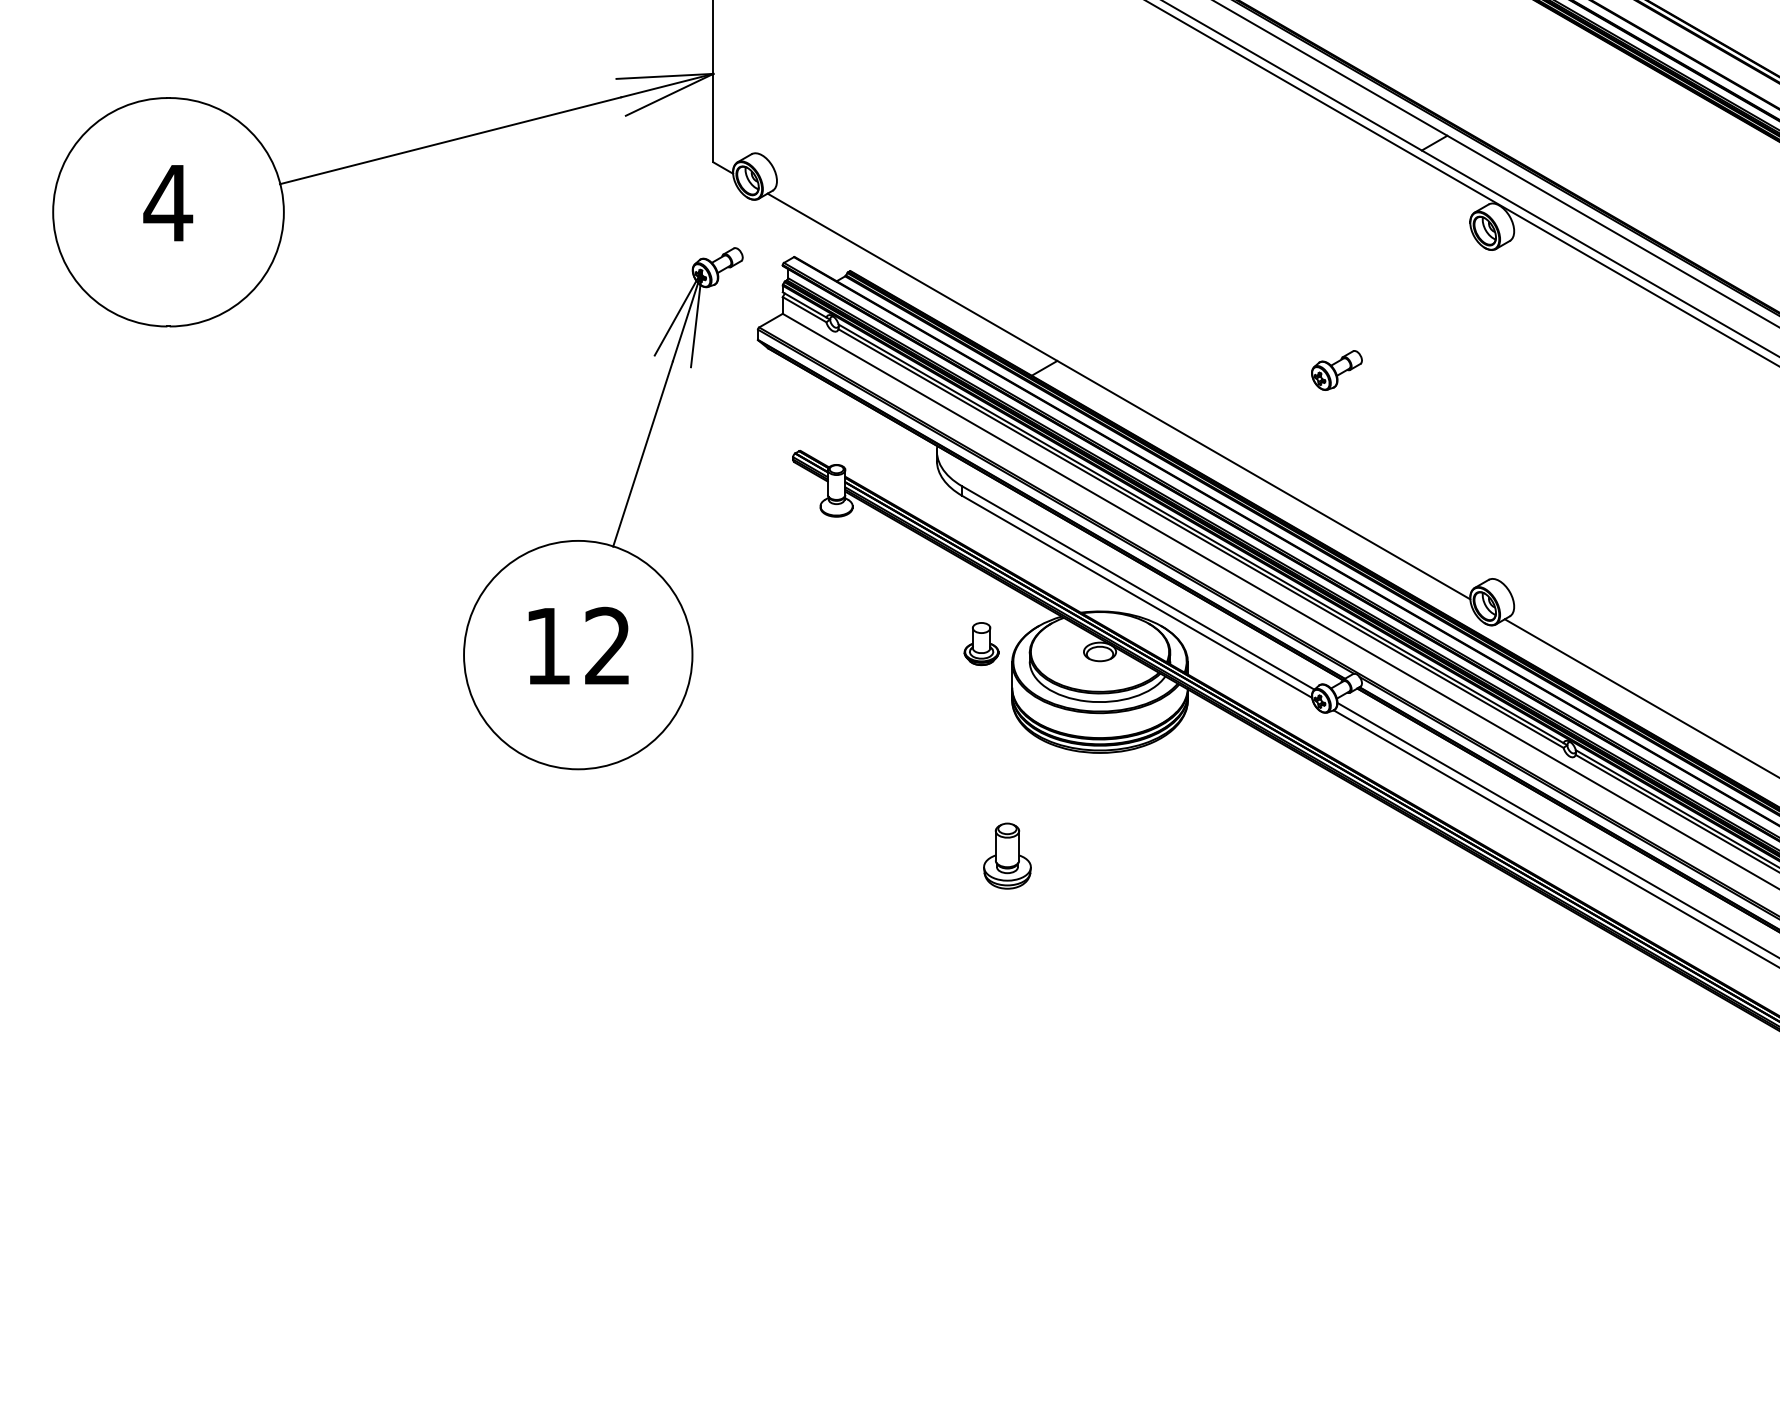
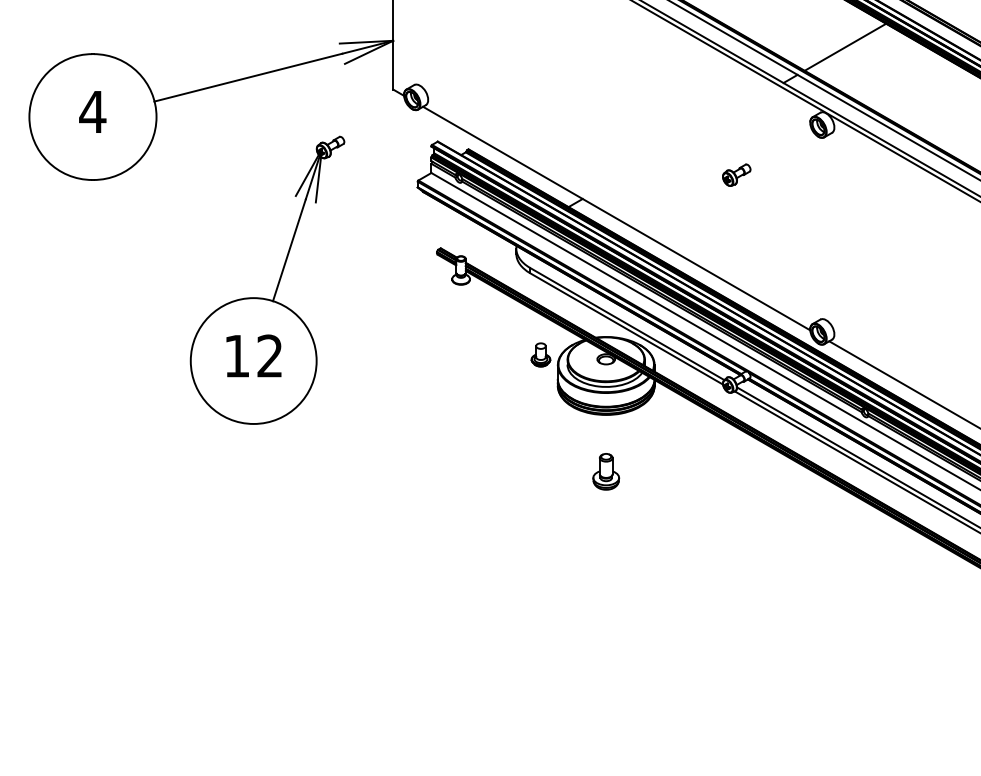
line: (1534, 84) -> (845, 46), added
part: (1336, 369) -> (736, 174), moved
part: (621, 514) -> (277, 283), moved
part: (1007, 855) -> (606, 471), moved

